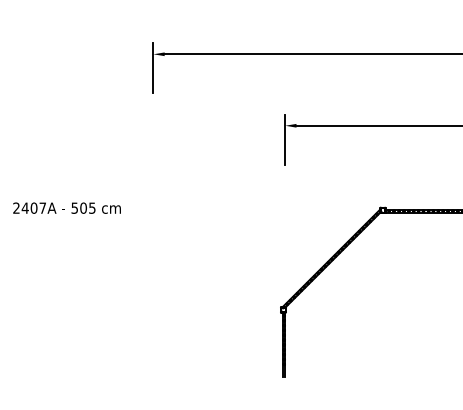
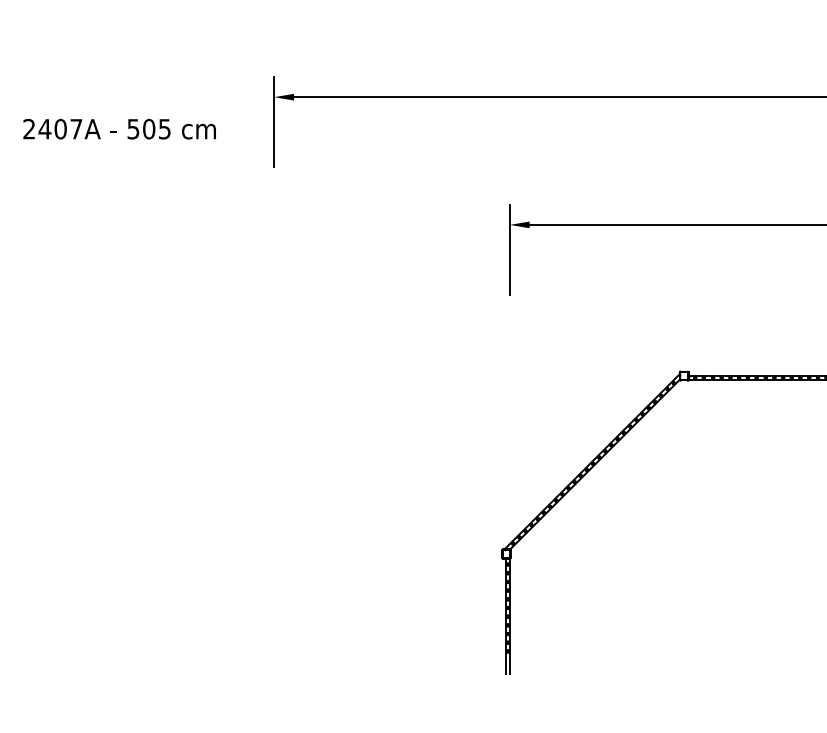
text: (66, 207) -> (118, 127), moved

